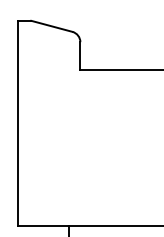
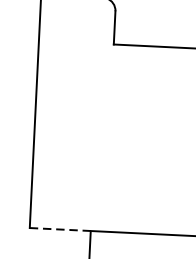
line: (43, 226) -> (60, 230), solid -> dashed

